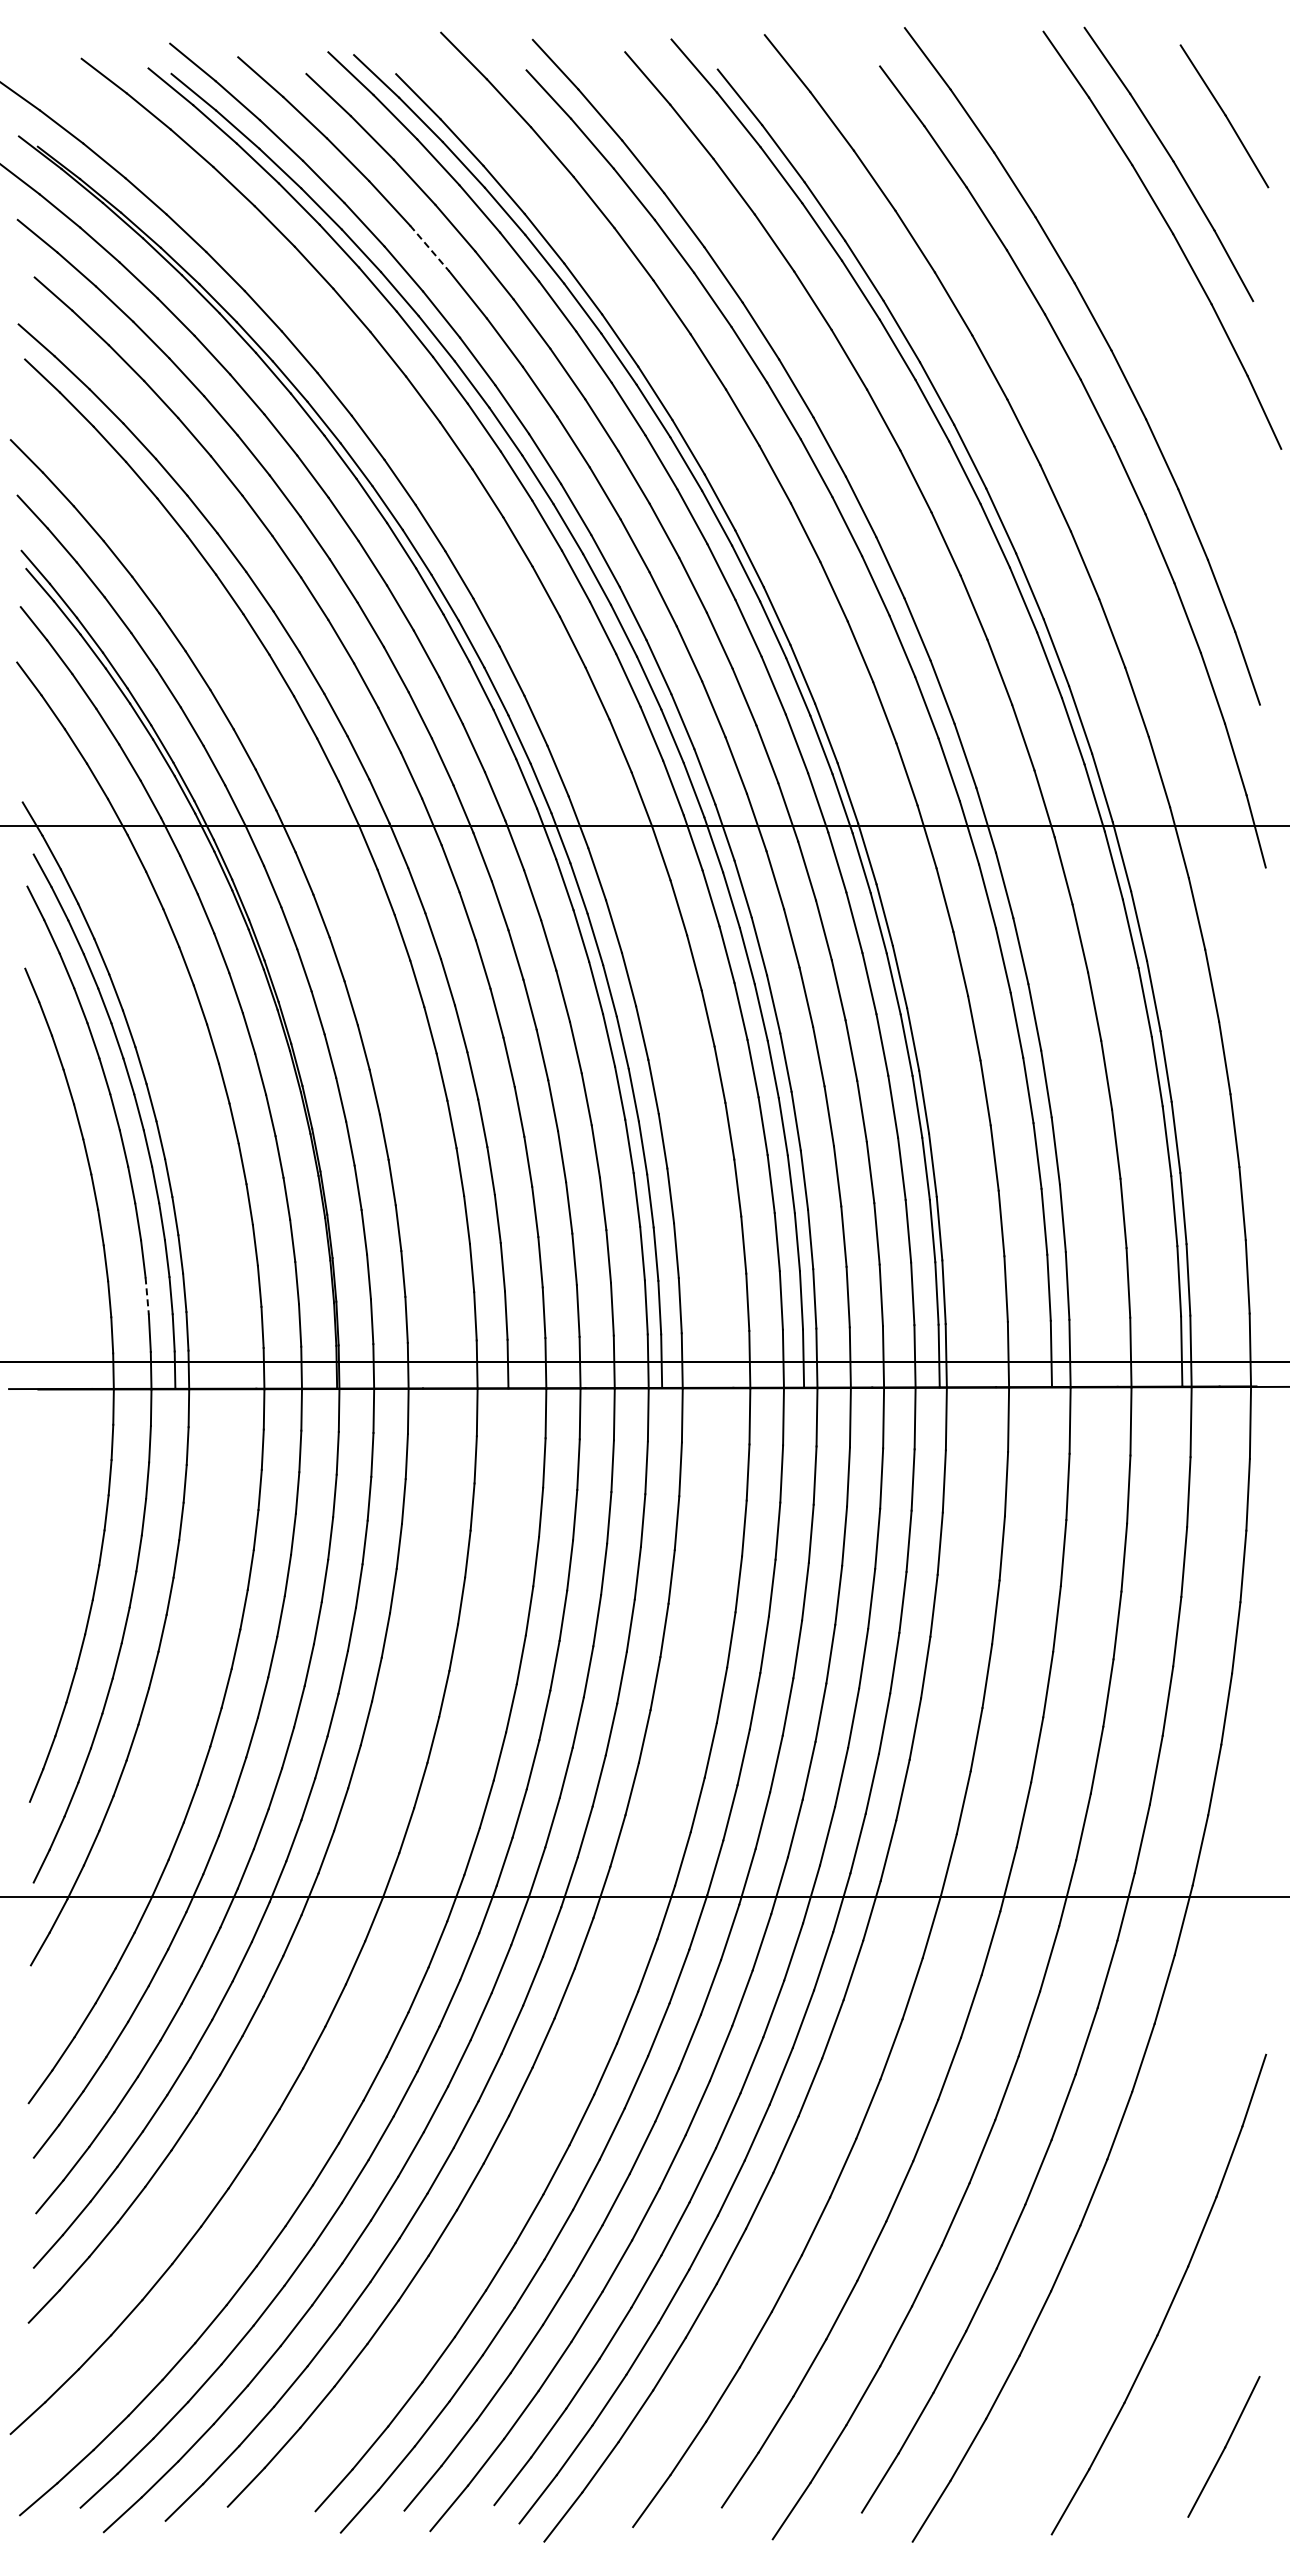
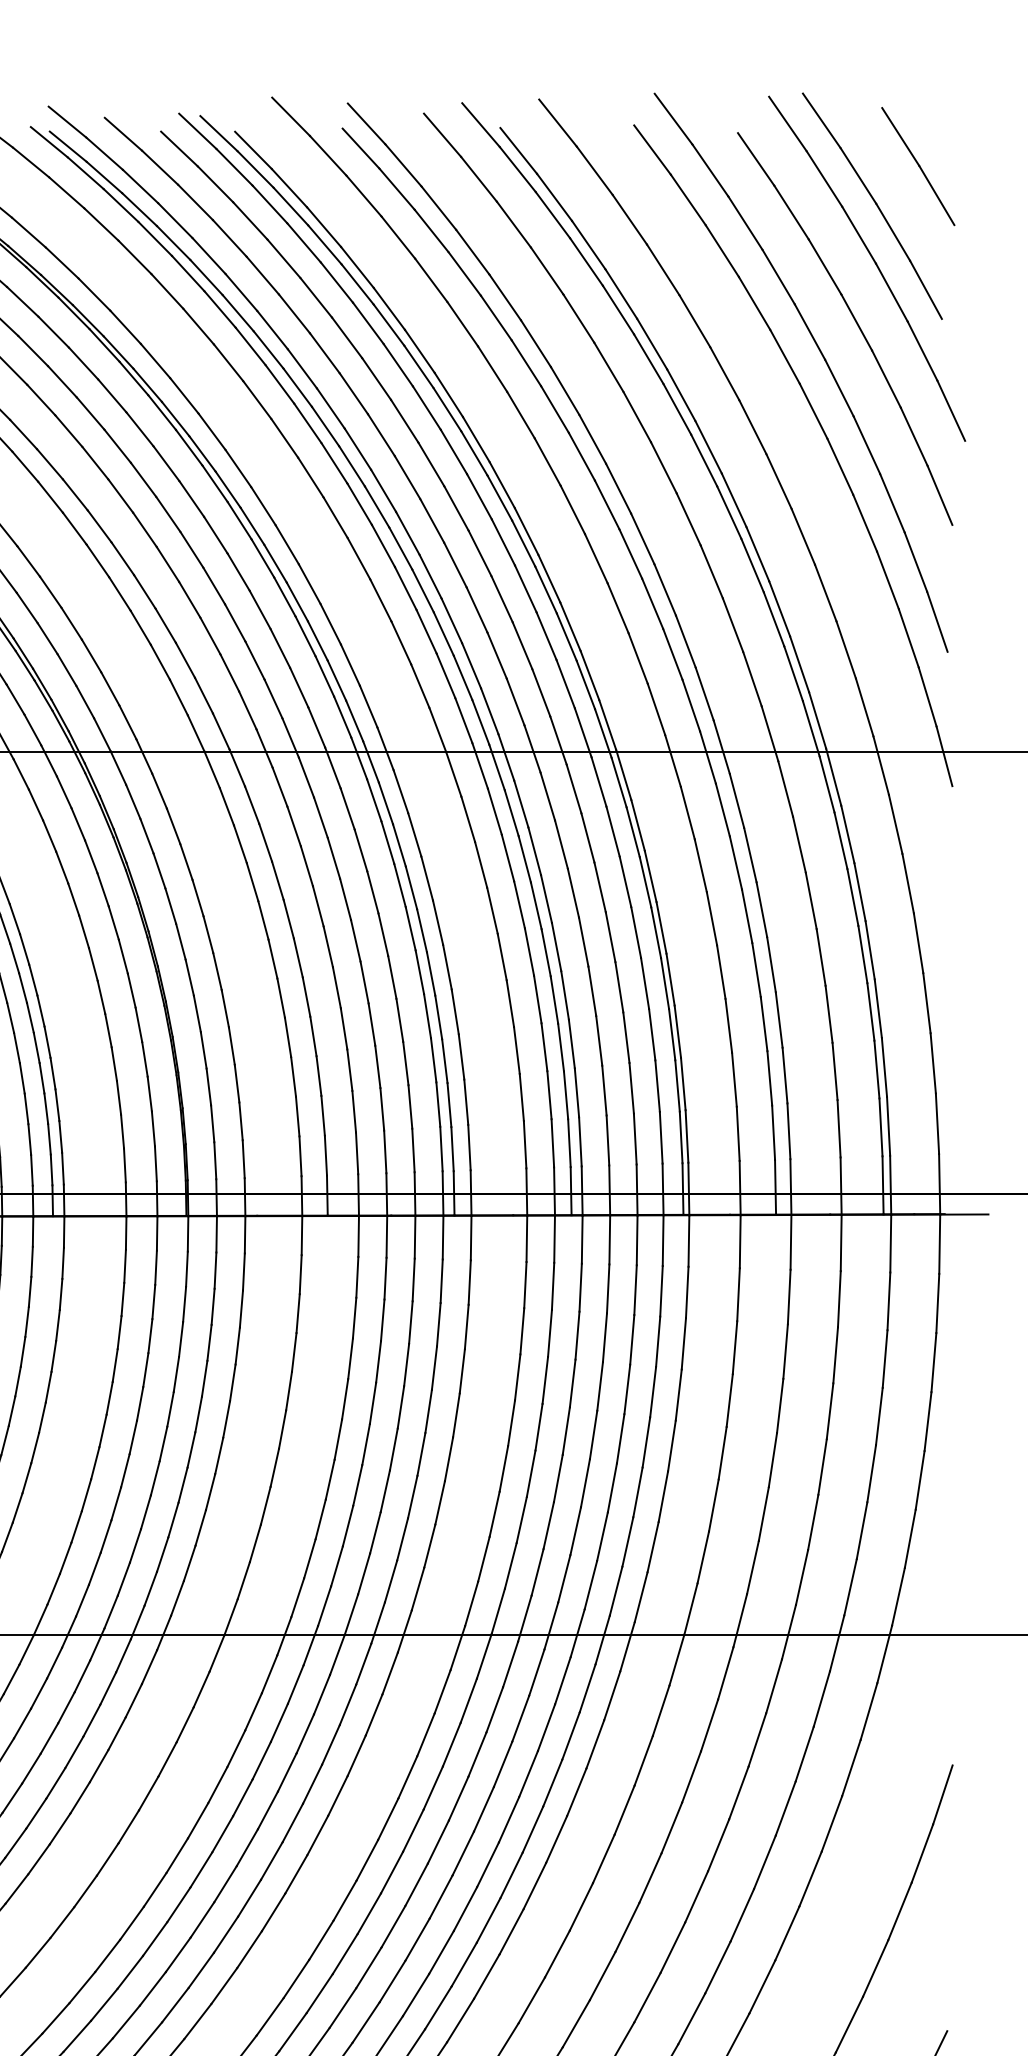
line: (430, 248) -> (263, 275), dashed -> solid
part: (1148, 305) -> (855, 322), added
line: (147, 1296) -> (30, 1139), dashed -> solid

